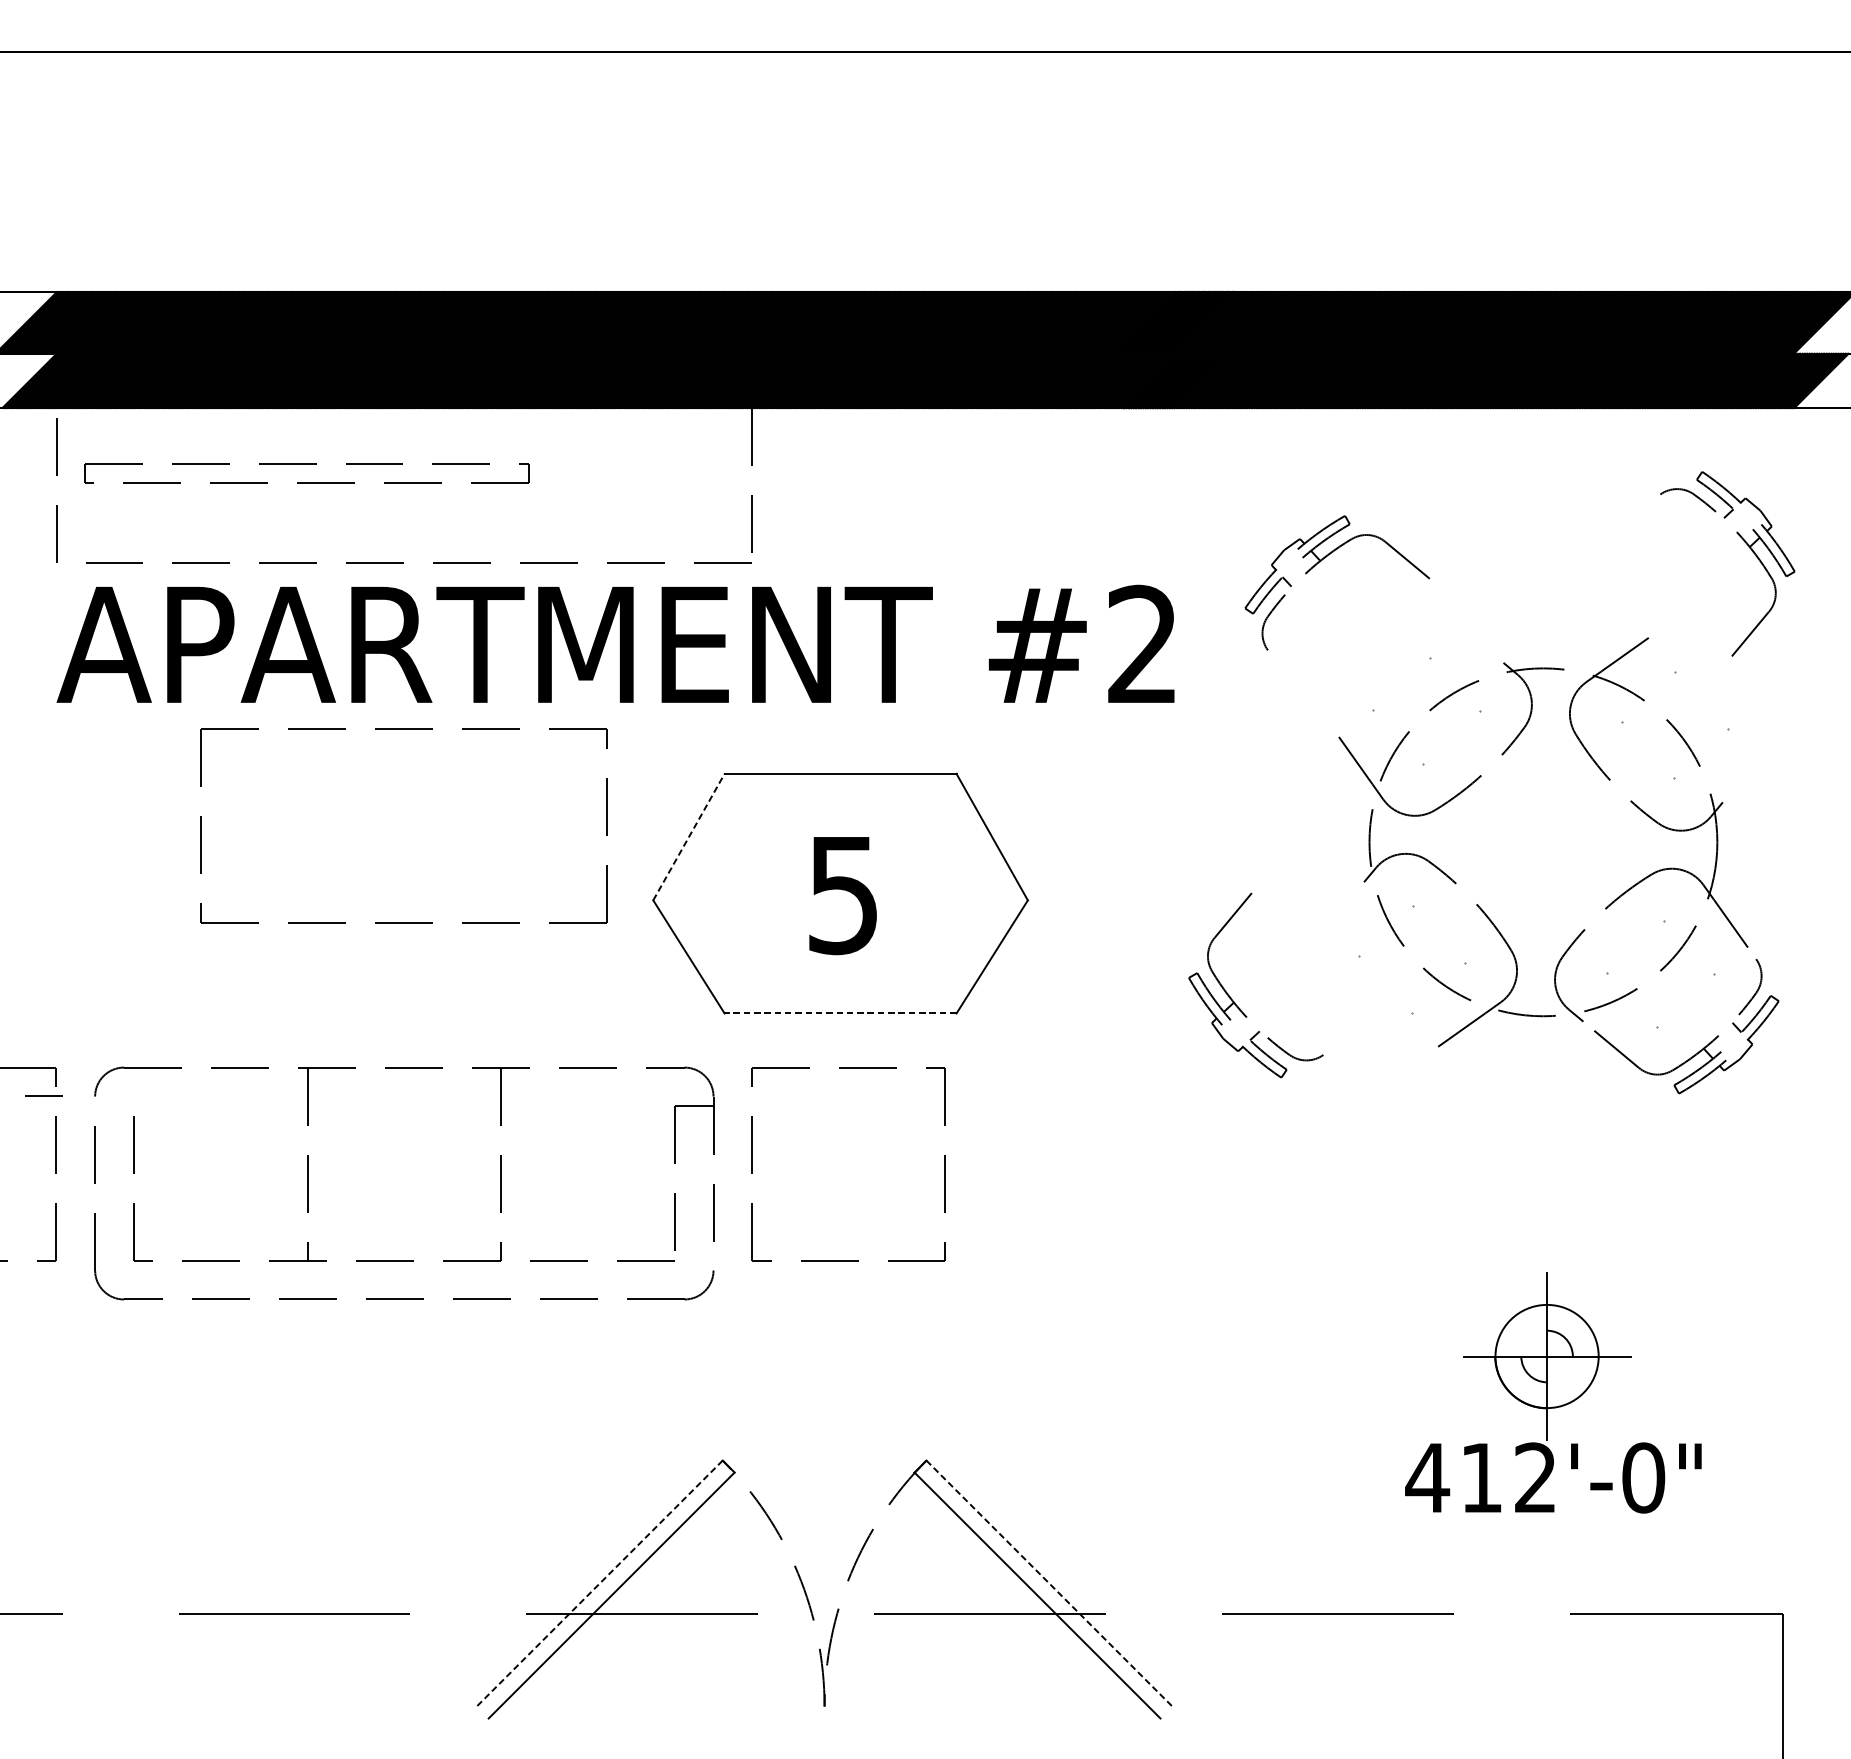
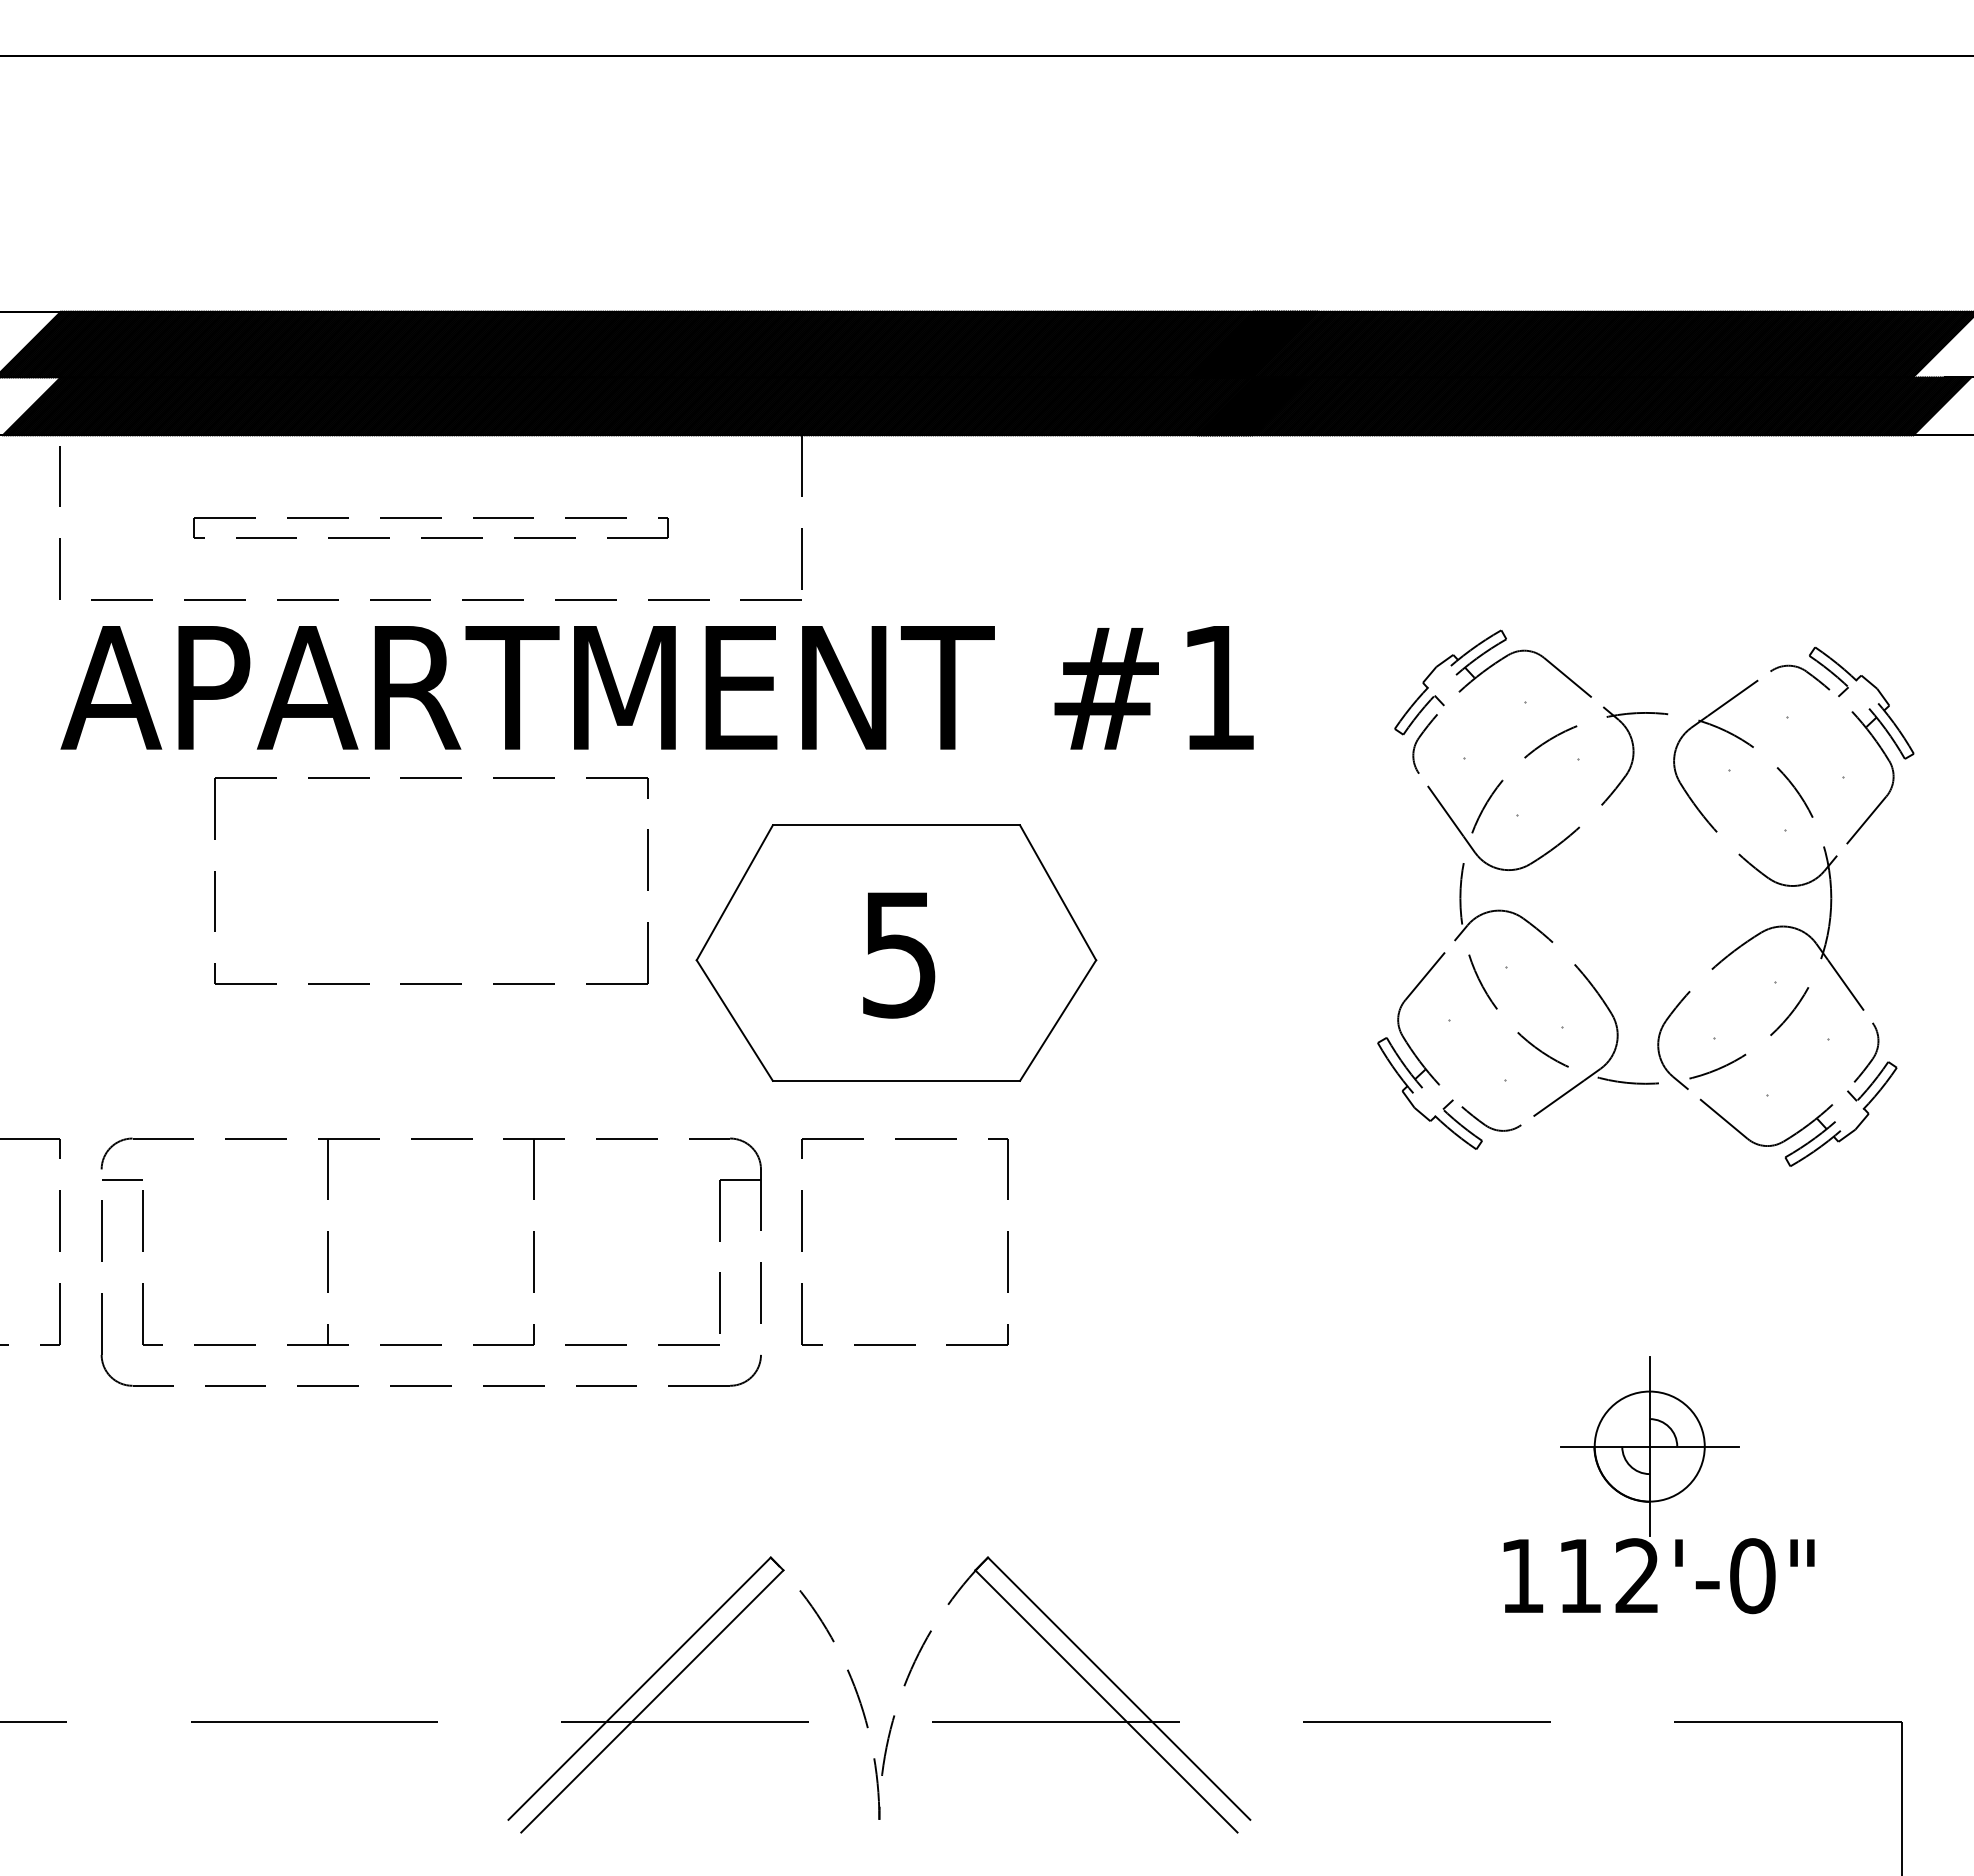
part: (306, 464) -> (430, 518), moved
part: (1746, 545) -> (1862, 725), moved
part: (1319, 562) -> (1474, 680), moved
text: (1141, 643) -> (1217, 686), #2 -> #1
line: (689, 836) -> (735, 892), dashed -> solid
part: (1236, 1003) -> (1428, 1070), moved
line: (840, 1013) -> (896, 1080), dashed -> solid
line: (44, 1095) -> (122, 1179), moved
text: (1427, 1477) -> (1522, 1575), 412'-0" -> 112'-0"
line: (599, 1584) -> (639, 1689), dashed -> solid
line: (1049, 1584) -> (1119, 1689), dashed -> solid

